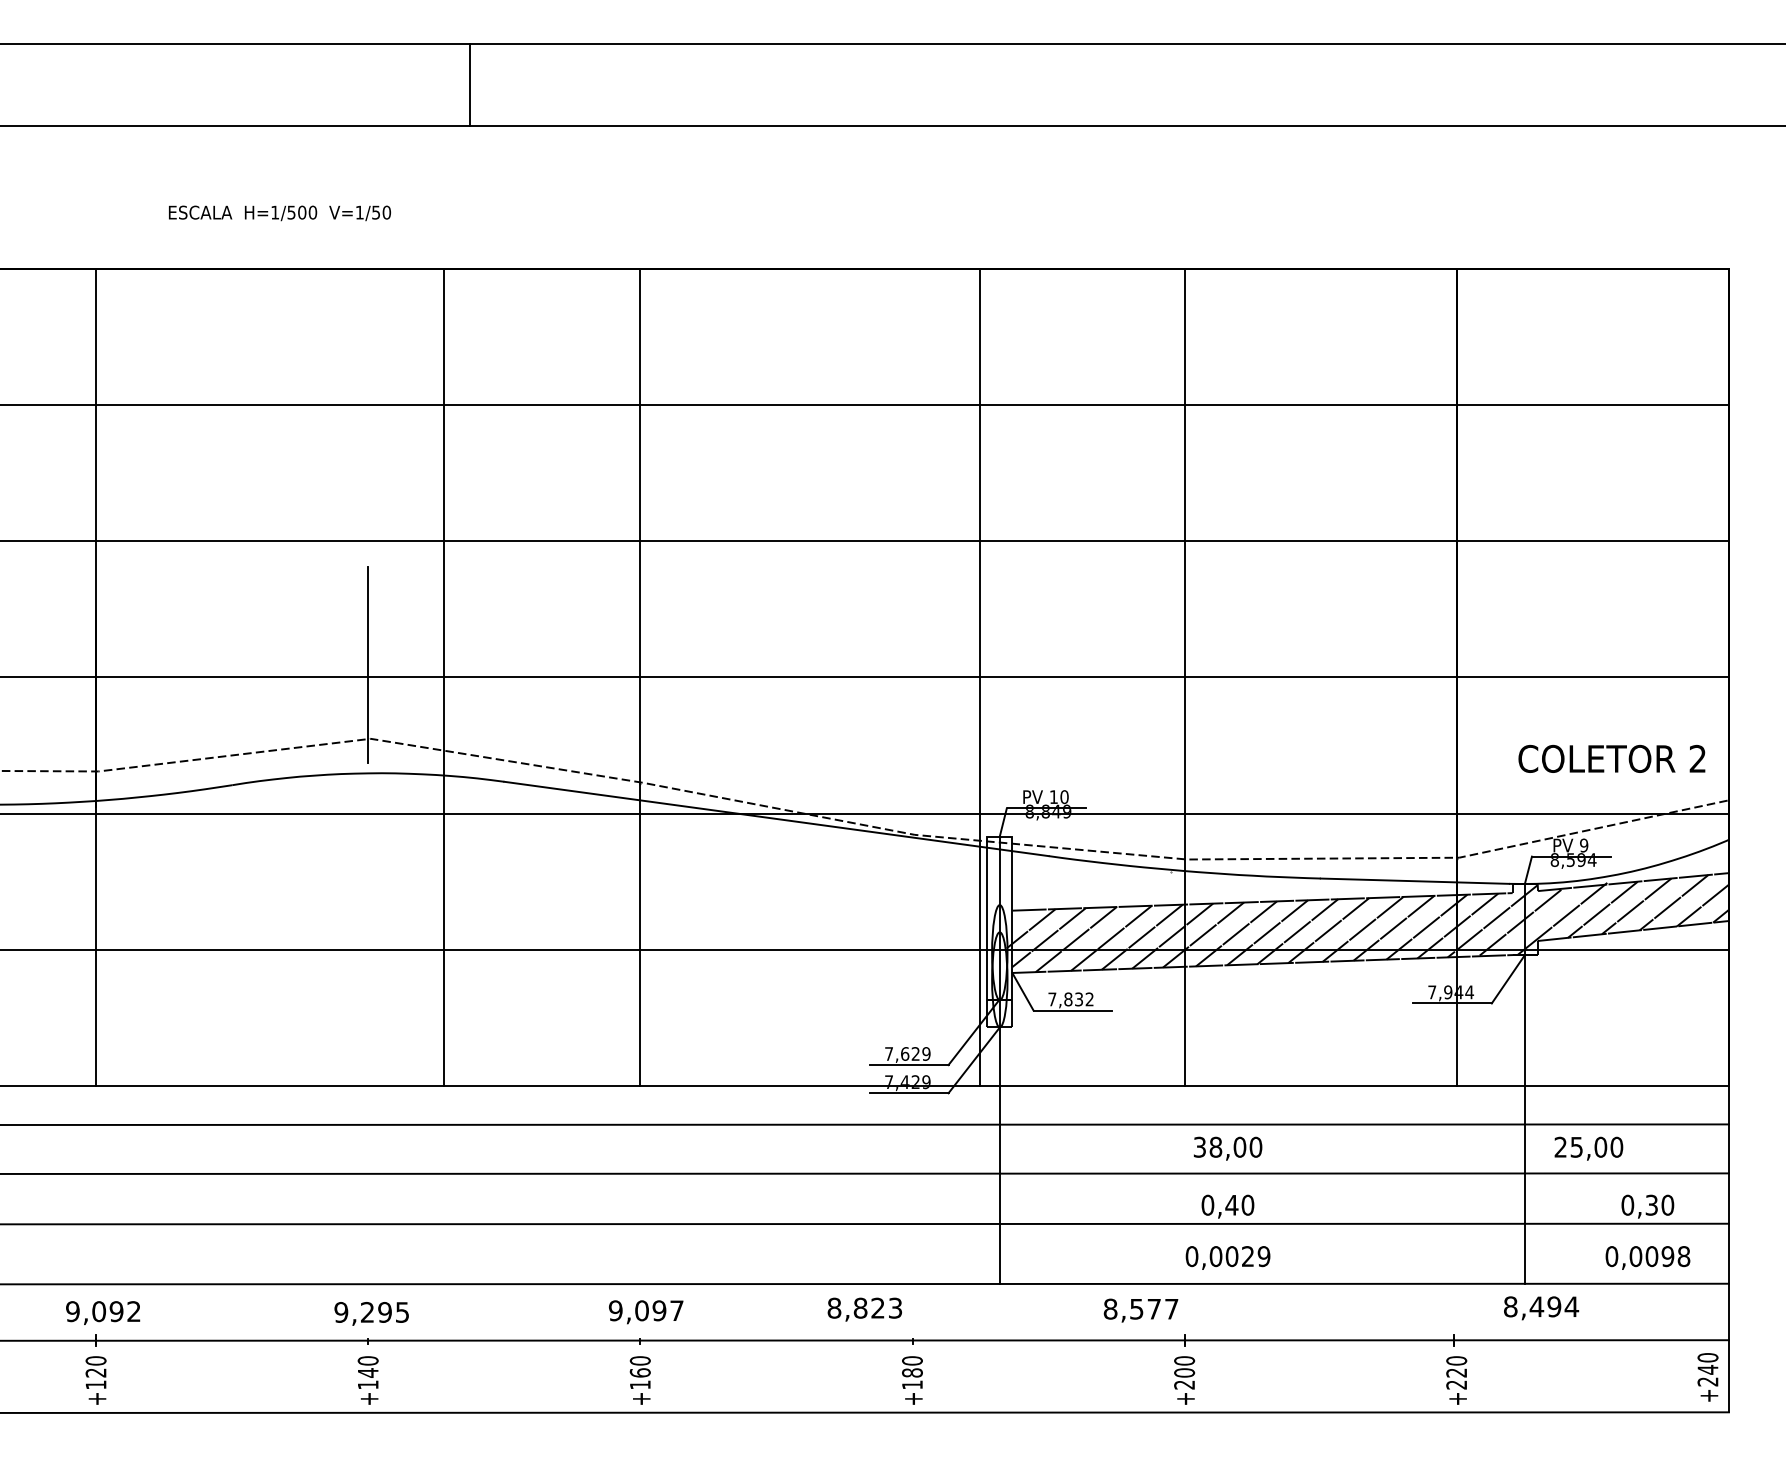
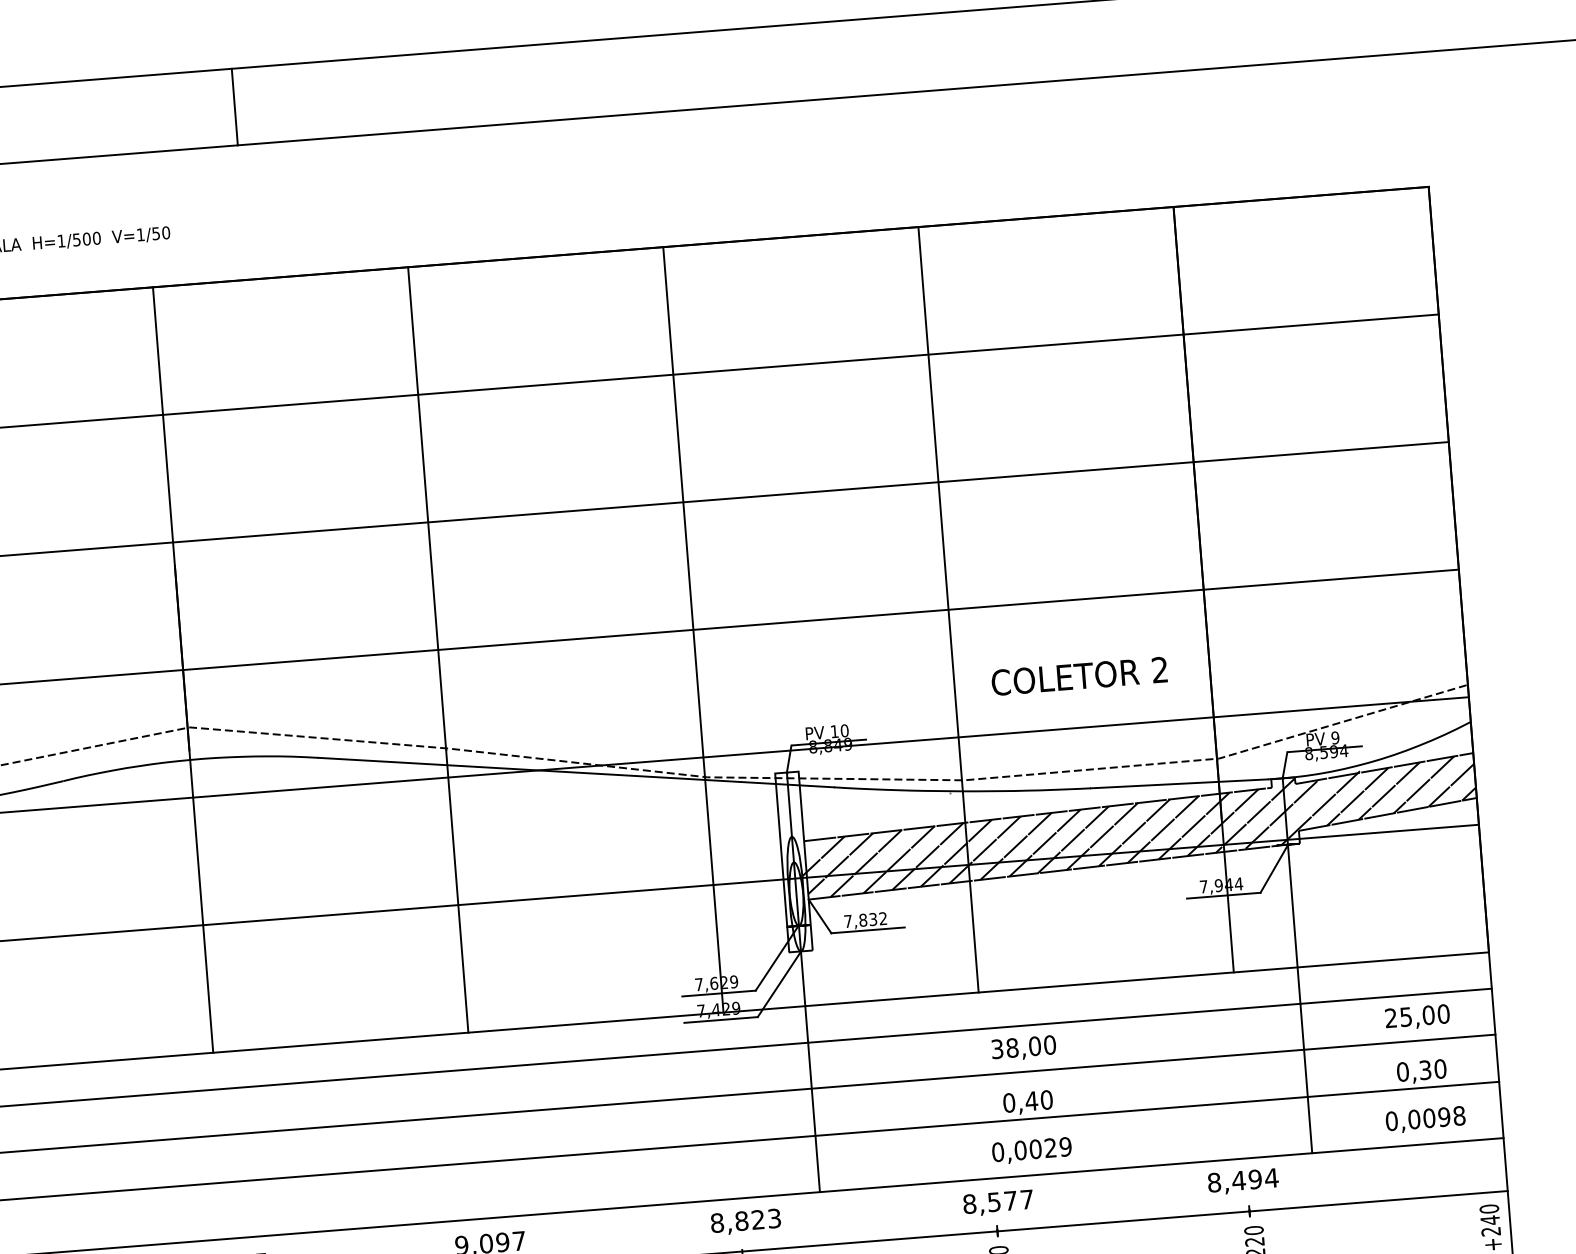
line: (444, 677) -> (183, 670), moved
line: (979, 677) -> (693, 629), moved
text: (1611, 758) -> (1079, 675), moved
text: (1588, 1148) -> (1417, 1017), moved
text: (1541, 1308) -> (1243, 1181), moved
text: (864, 1309) -> (745, 1222), moved
text: (1140, 1310) -> (997, 1203), moved

